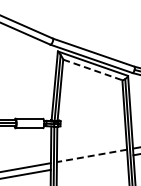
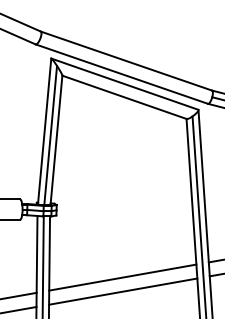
line: (93, 70) -> (125, 98), dashed -> solid
line: (92, 155) -> (123, 276), dashed -> solid
line: (91, 162) -> (121, 291), added

